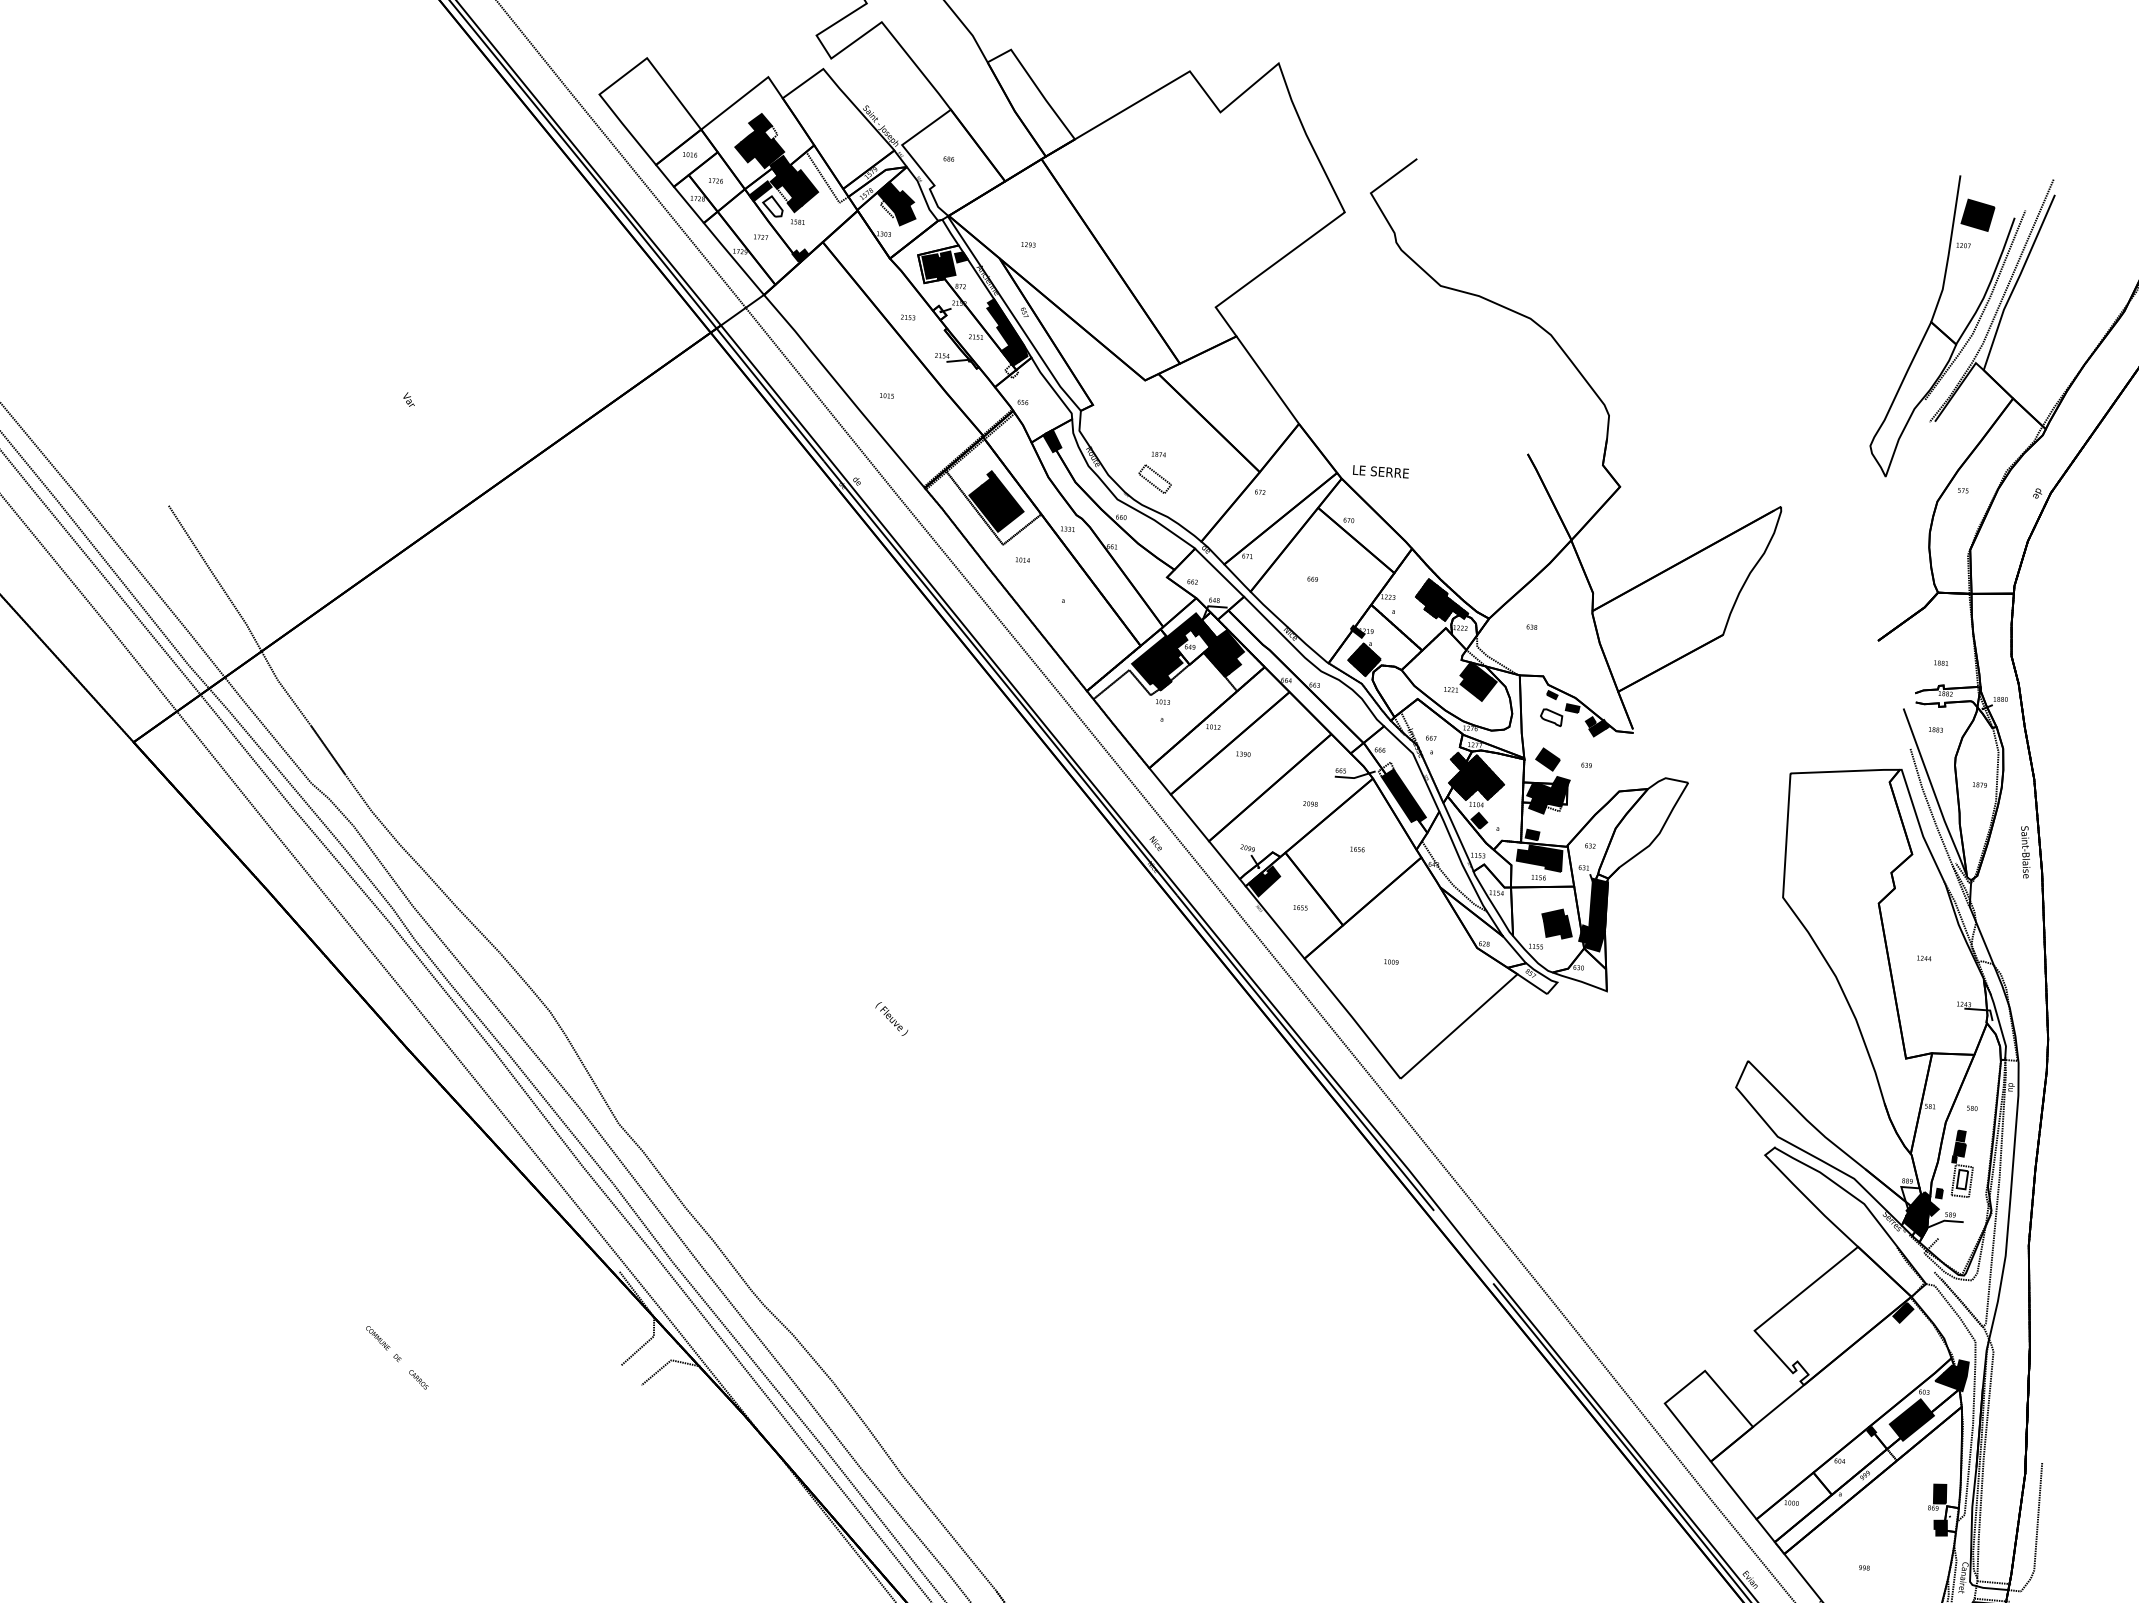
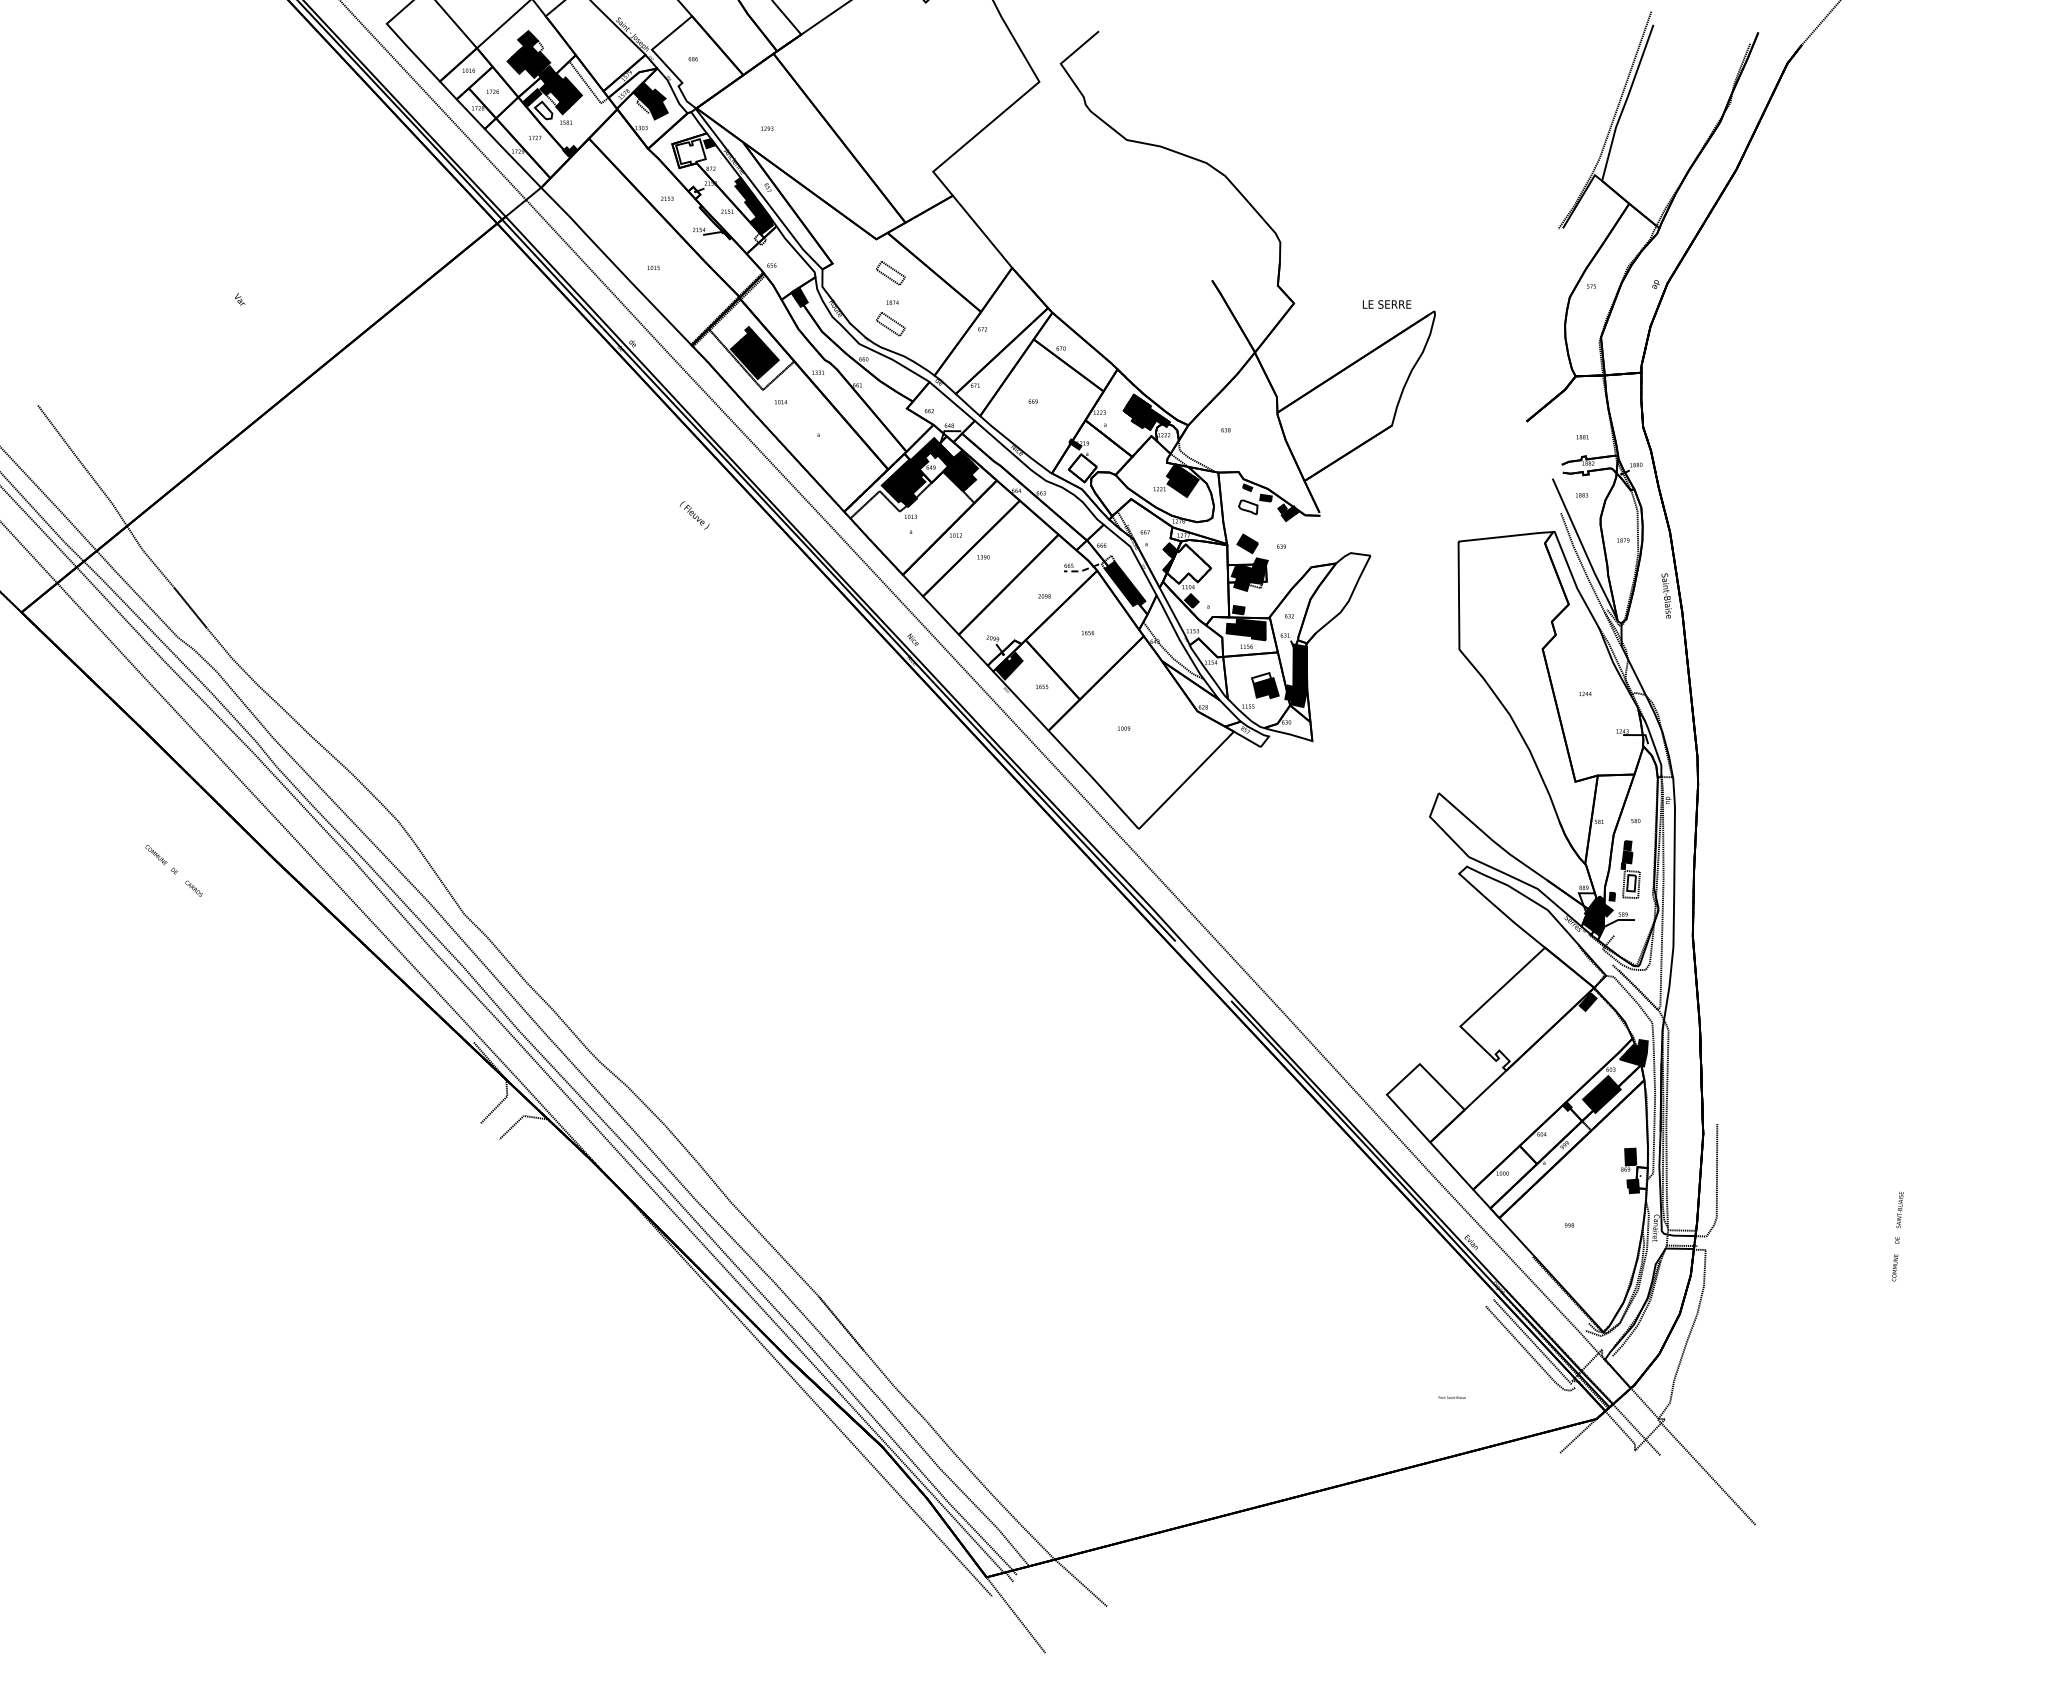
fill: (938, 264) -> (690, 151), removed
part: (1947, 328) -> (1568, 146), removed
part: (1158, 420) -> (890, 273), added
text: (1380, 471) -> (1386, 304), moved
fill: (1364, 659) -> (1082, 468), removed
fill: (1478, 777) -> (1188, 563), removed
line: (1354, 778) -> (1081, 571), solid -> dashed
fill: (1553, 915) -> (1261, 678), removed
text: (891, 1019) -> (694, 515), moved
text: (396, 1357) -> (173, 870), moved

